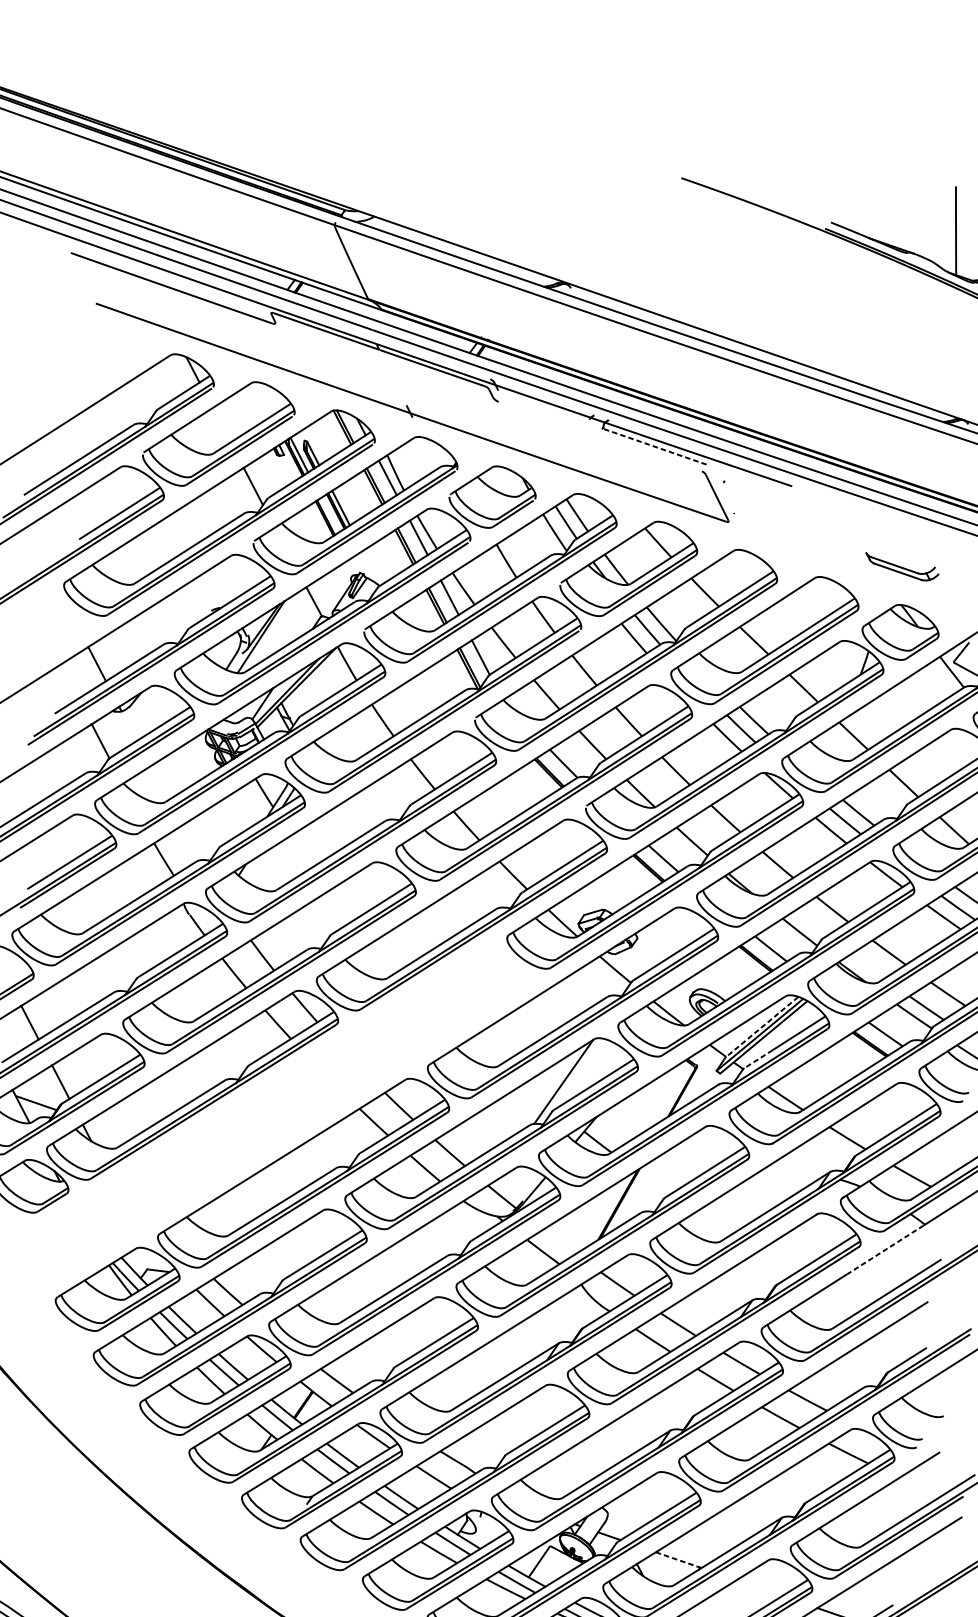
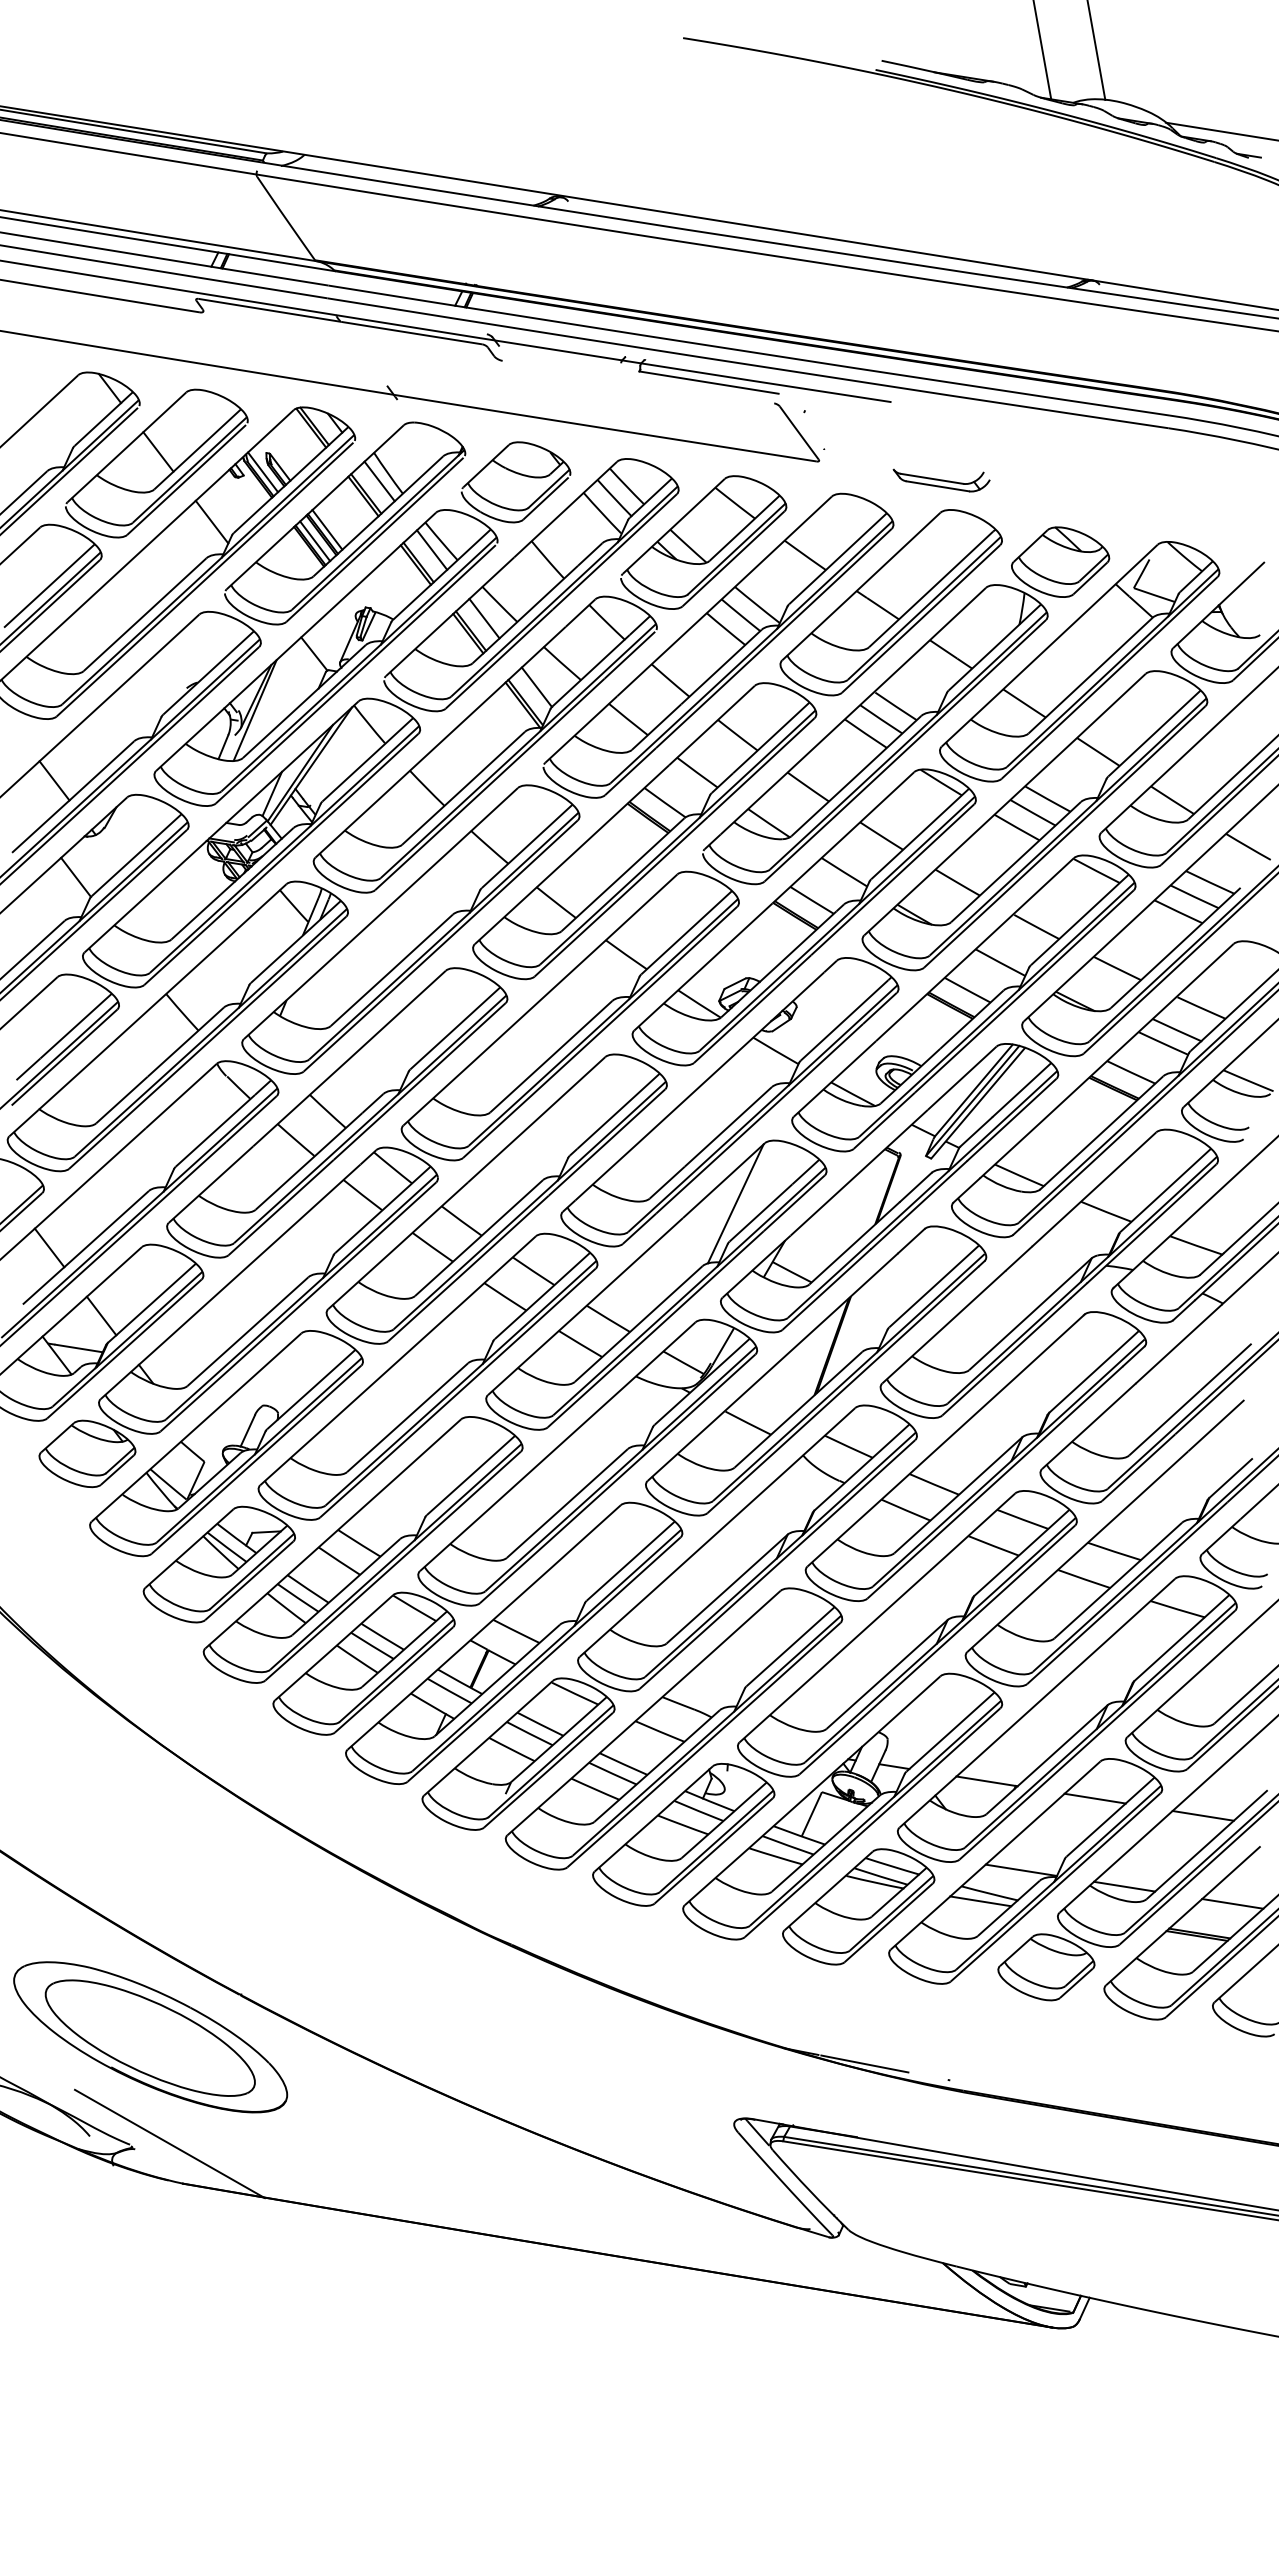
line: (221, 424) -> (158, 451), added
line: (654, 446) -> (708, 382), dashed -> solid
line: (330, 515) -> (315, 541), added
part: (901, 567) -> (941, 480), moved
line: (761, 1026) -> (973, 1090), dashed -> solid
line: (758, 1059) -> (976, 1132), dashed -> solid
part: (275, 1111) -> (378, 1305), added
line: (885, 1250) -> (1178, 1344), dashed -> solid
line: (679, 1560) -> (987, 1781), dashed -> solid
line: (759, 1587) -> (1094, 1798), added

